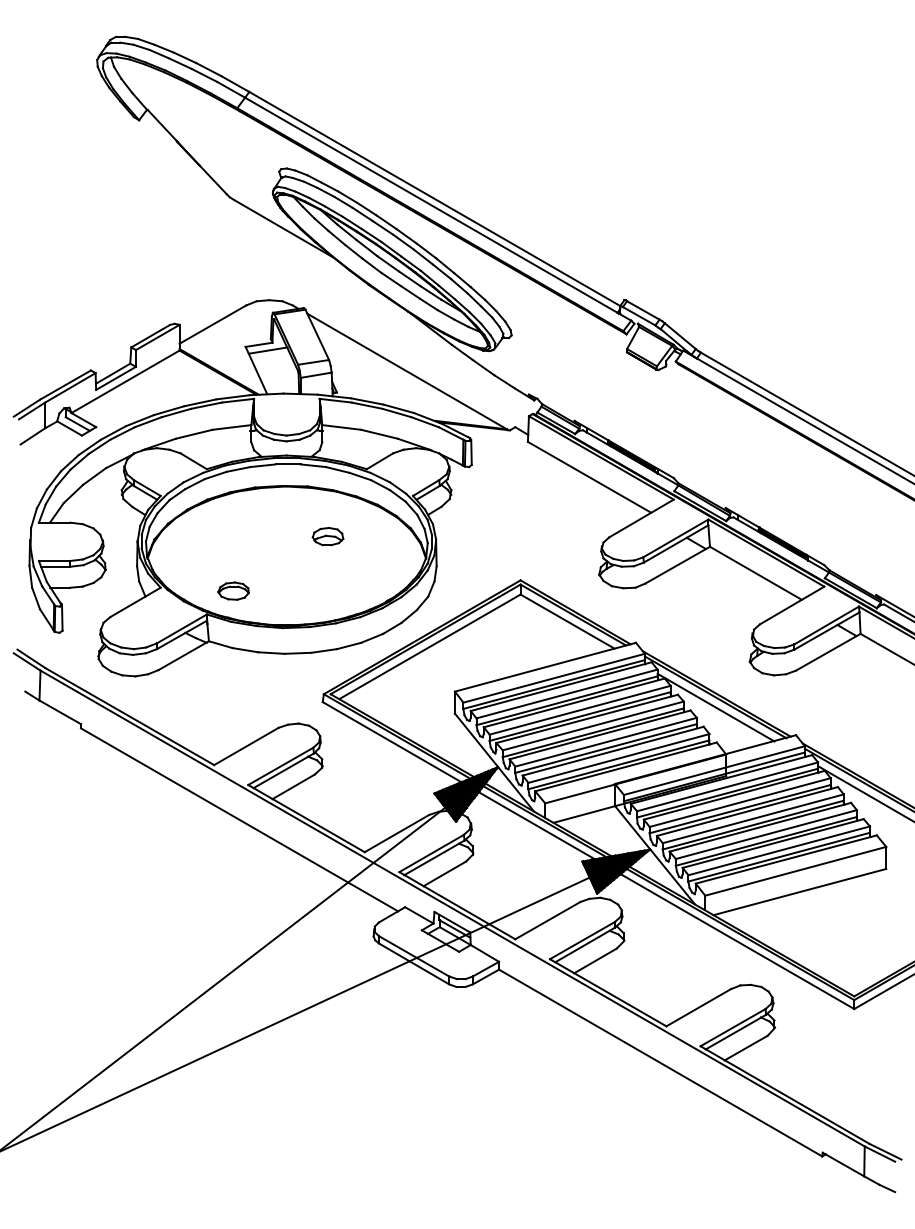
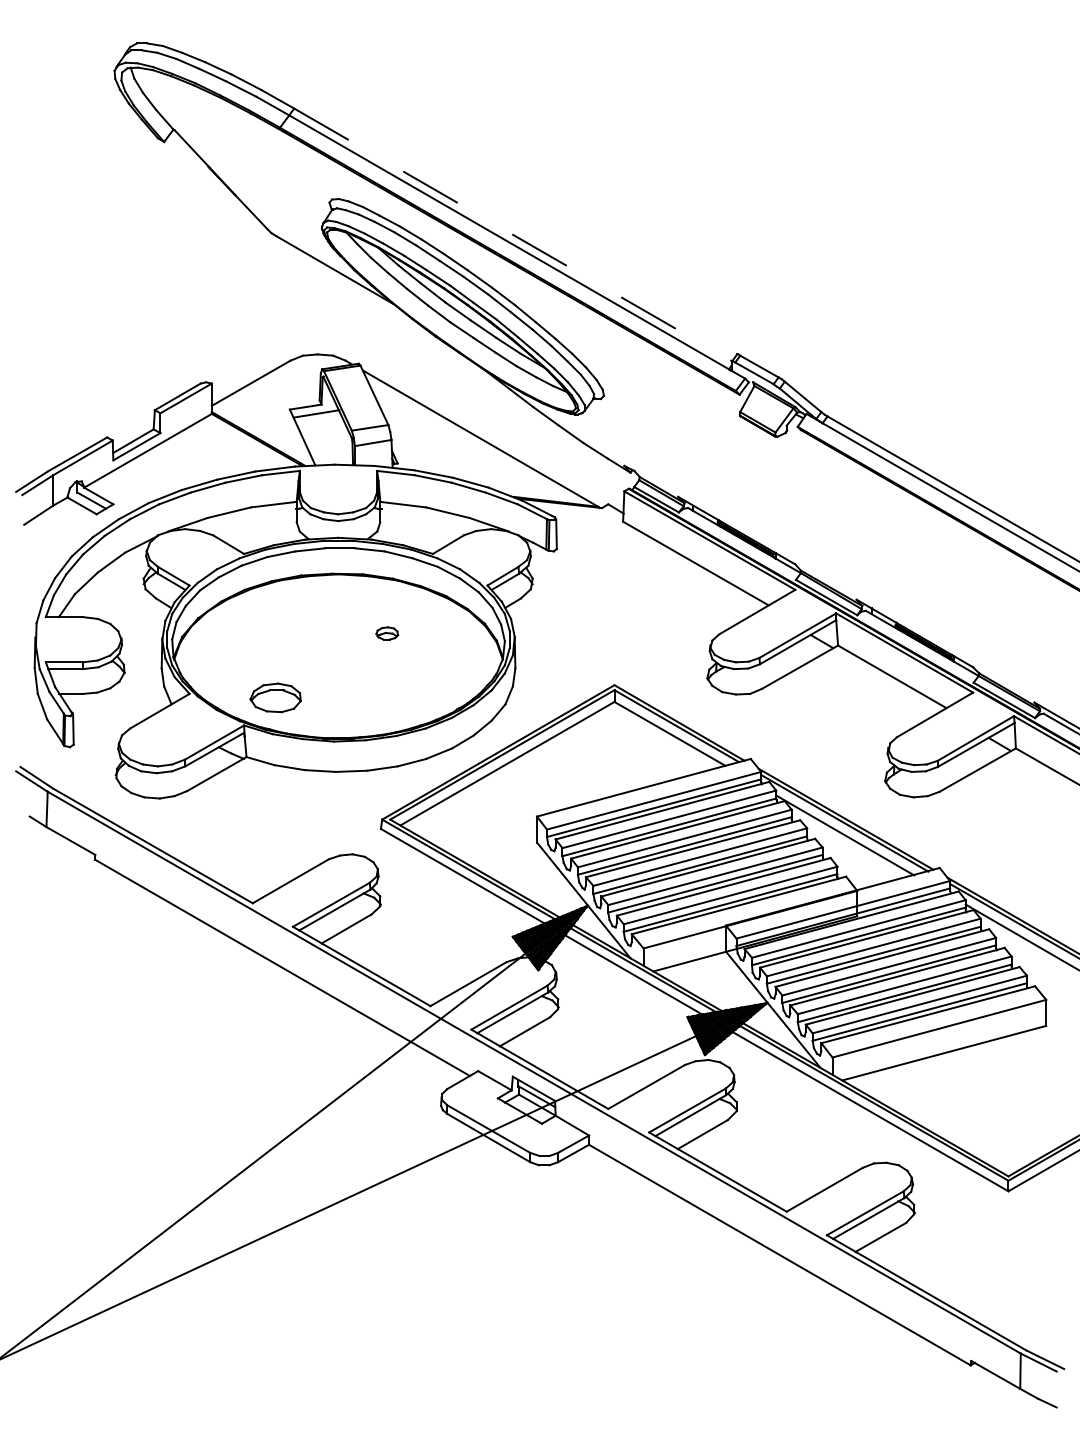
line: (435, 198) -> (513, 234), solid -> dashed
part: (328, 536) -> (387, 633), size x0.6
part: (233, 590) -> (275, 697), size x1.4

